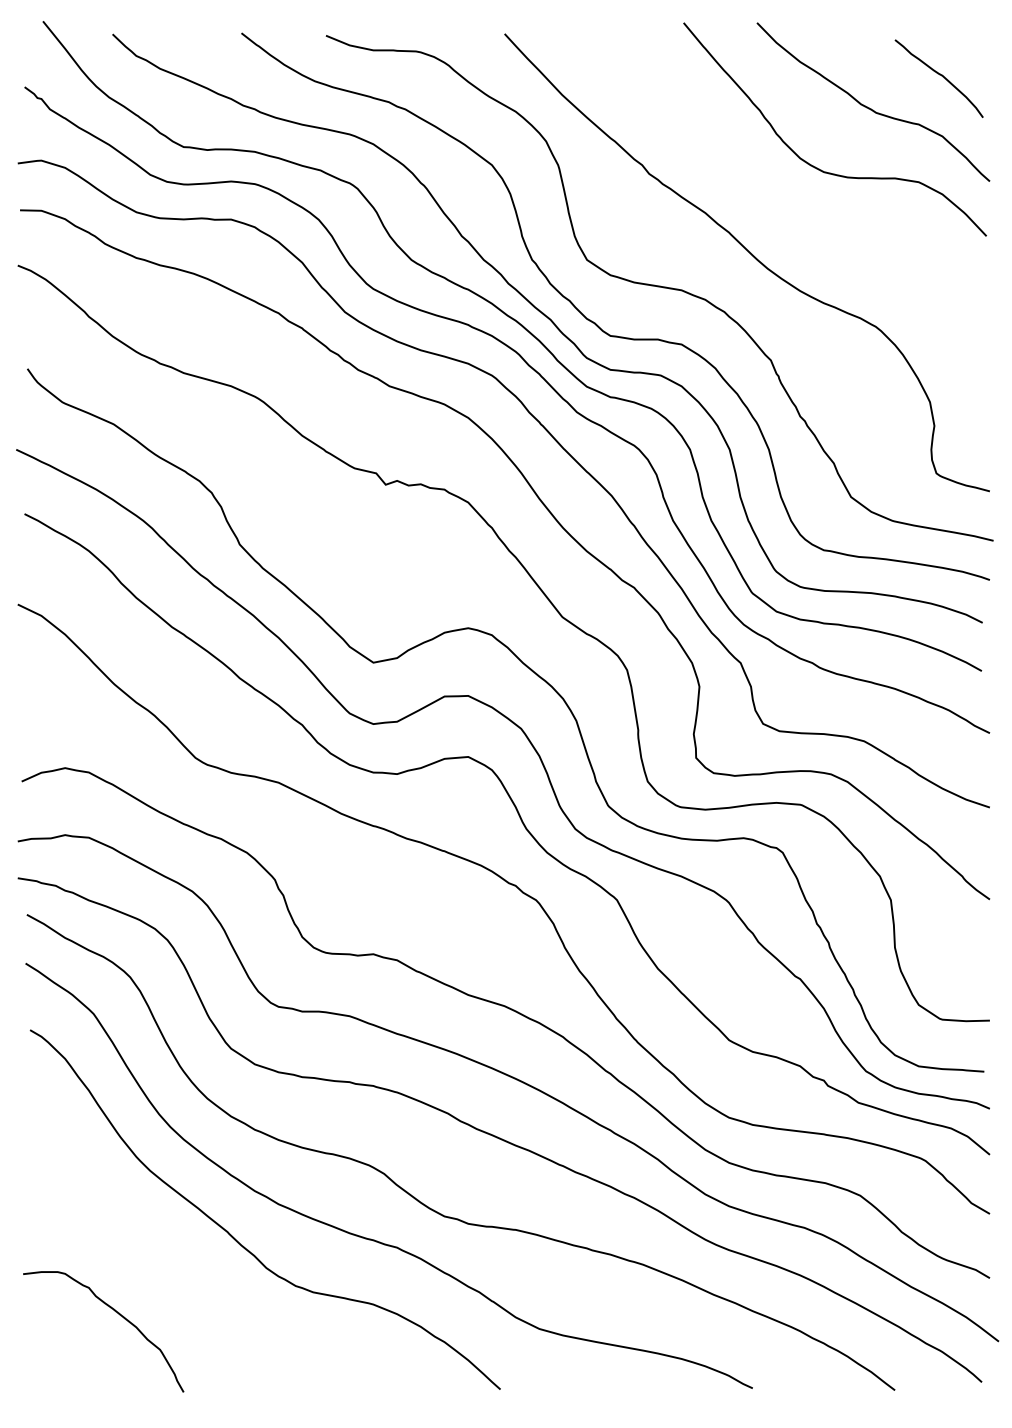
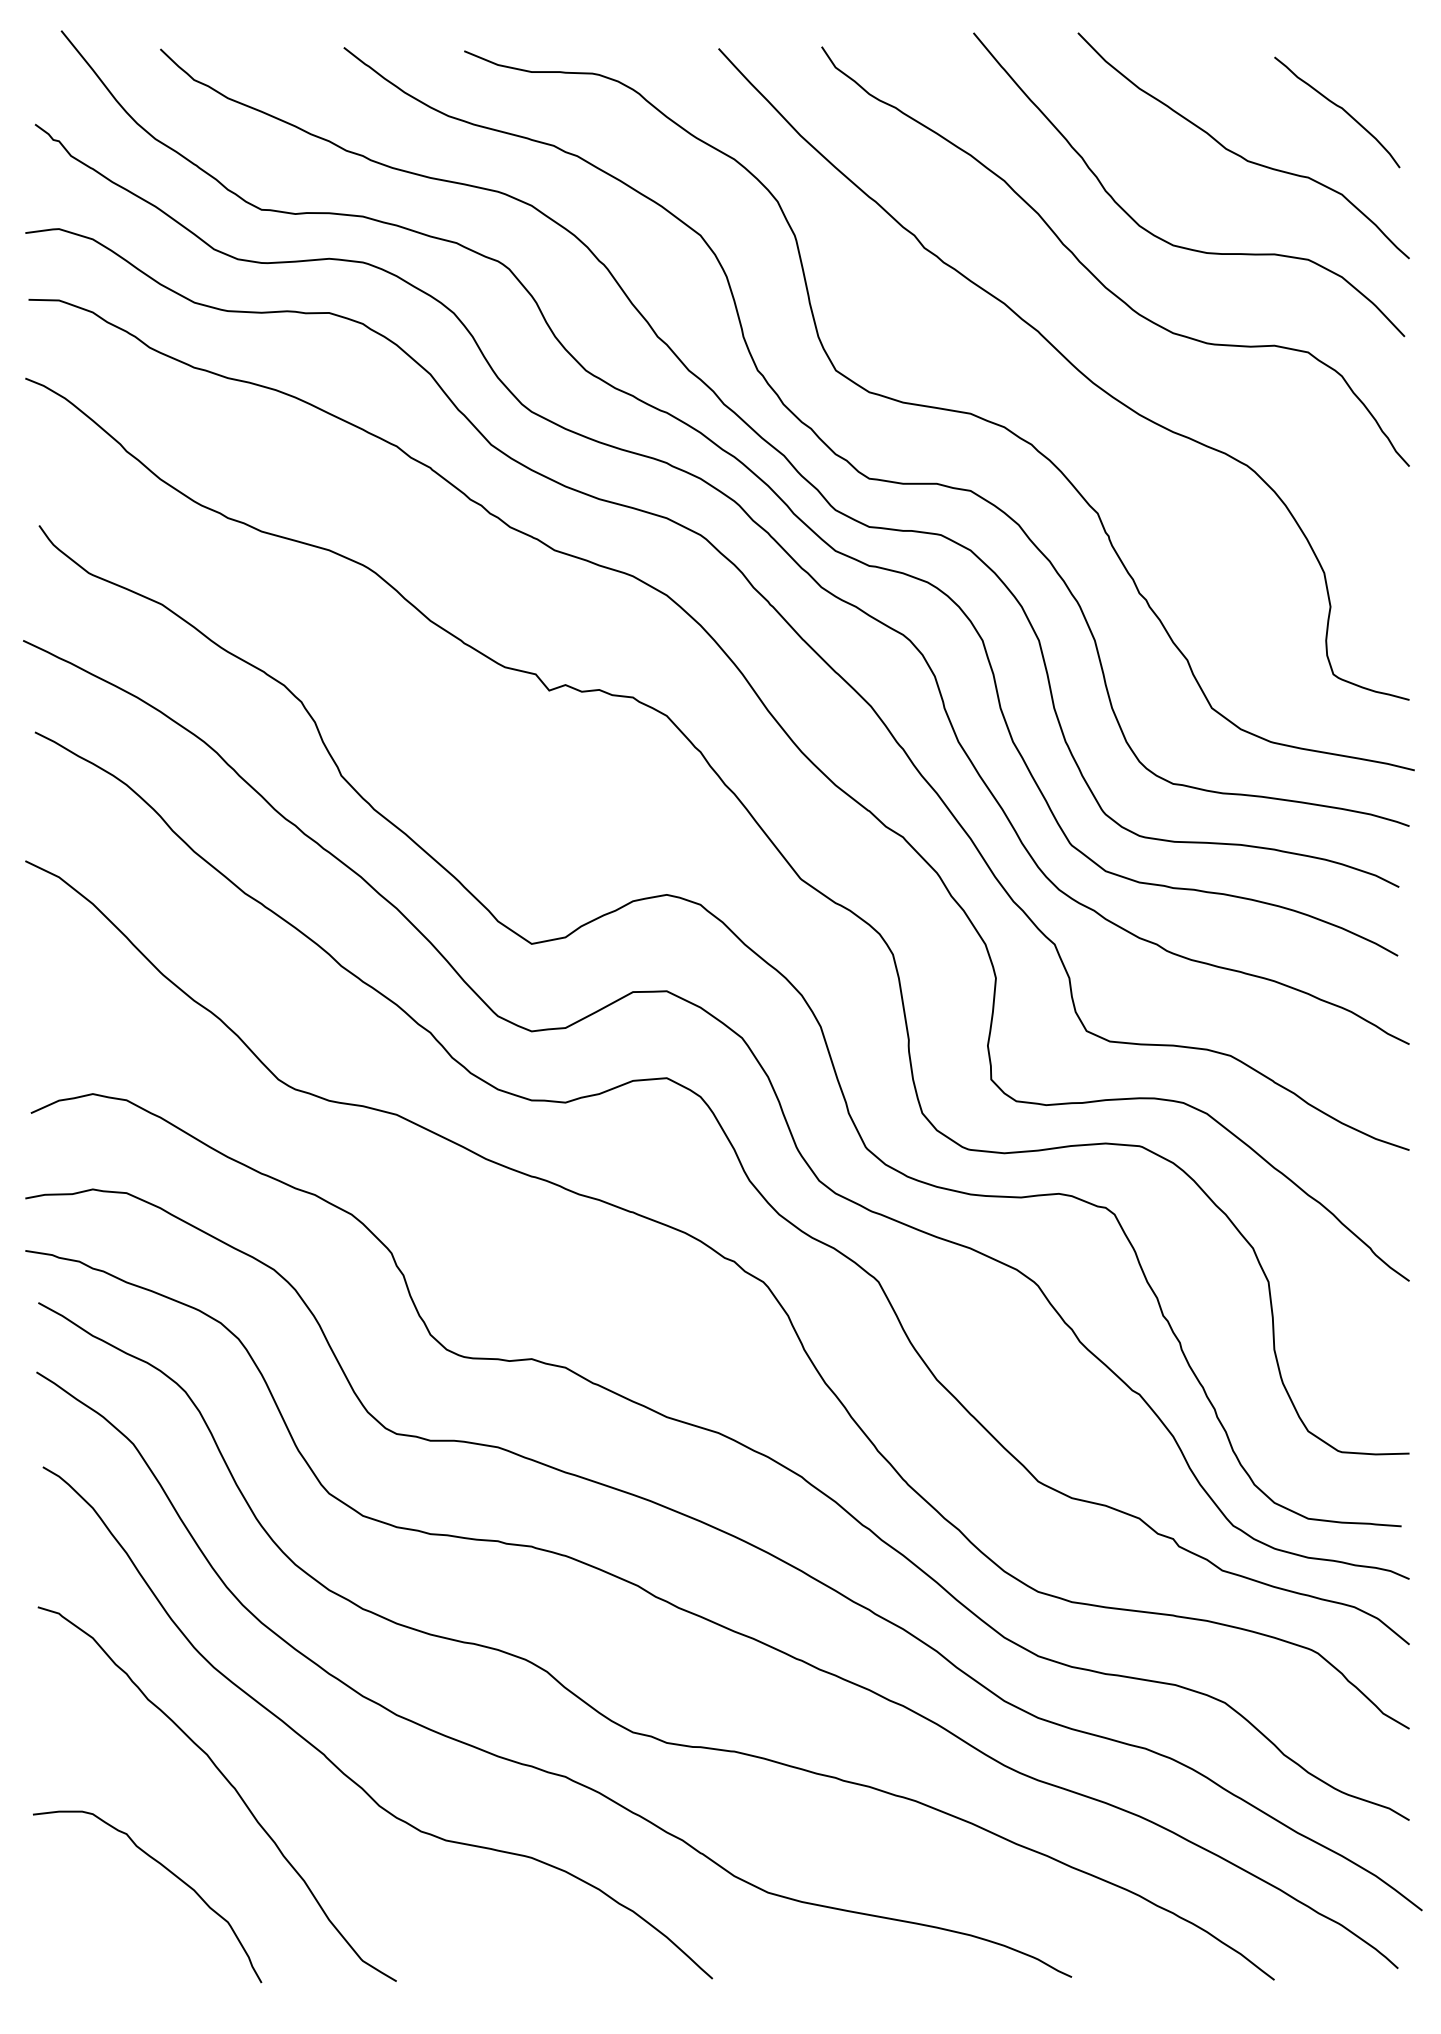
curve: (769, 193) -> (1095, 275), added
curve: (161, 1253) -> (229, 1784), added

